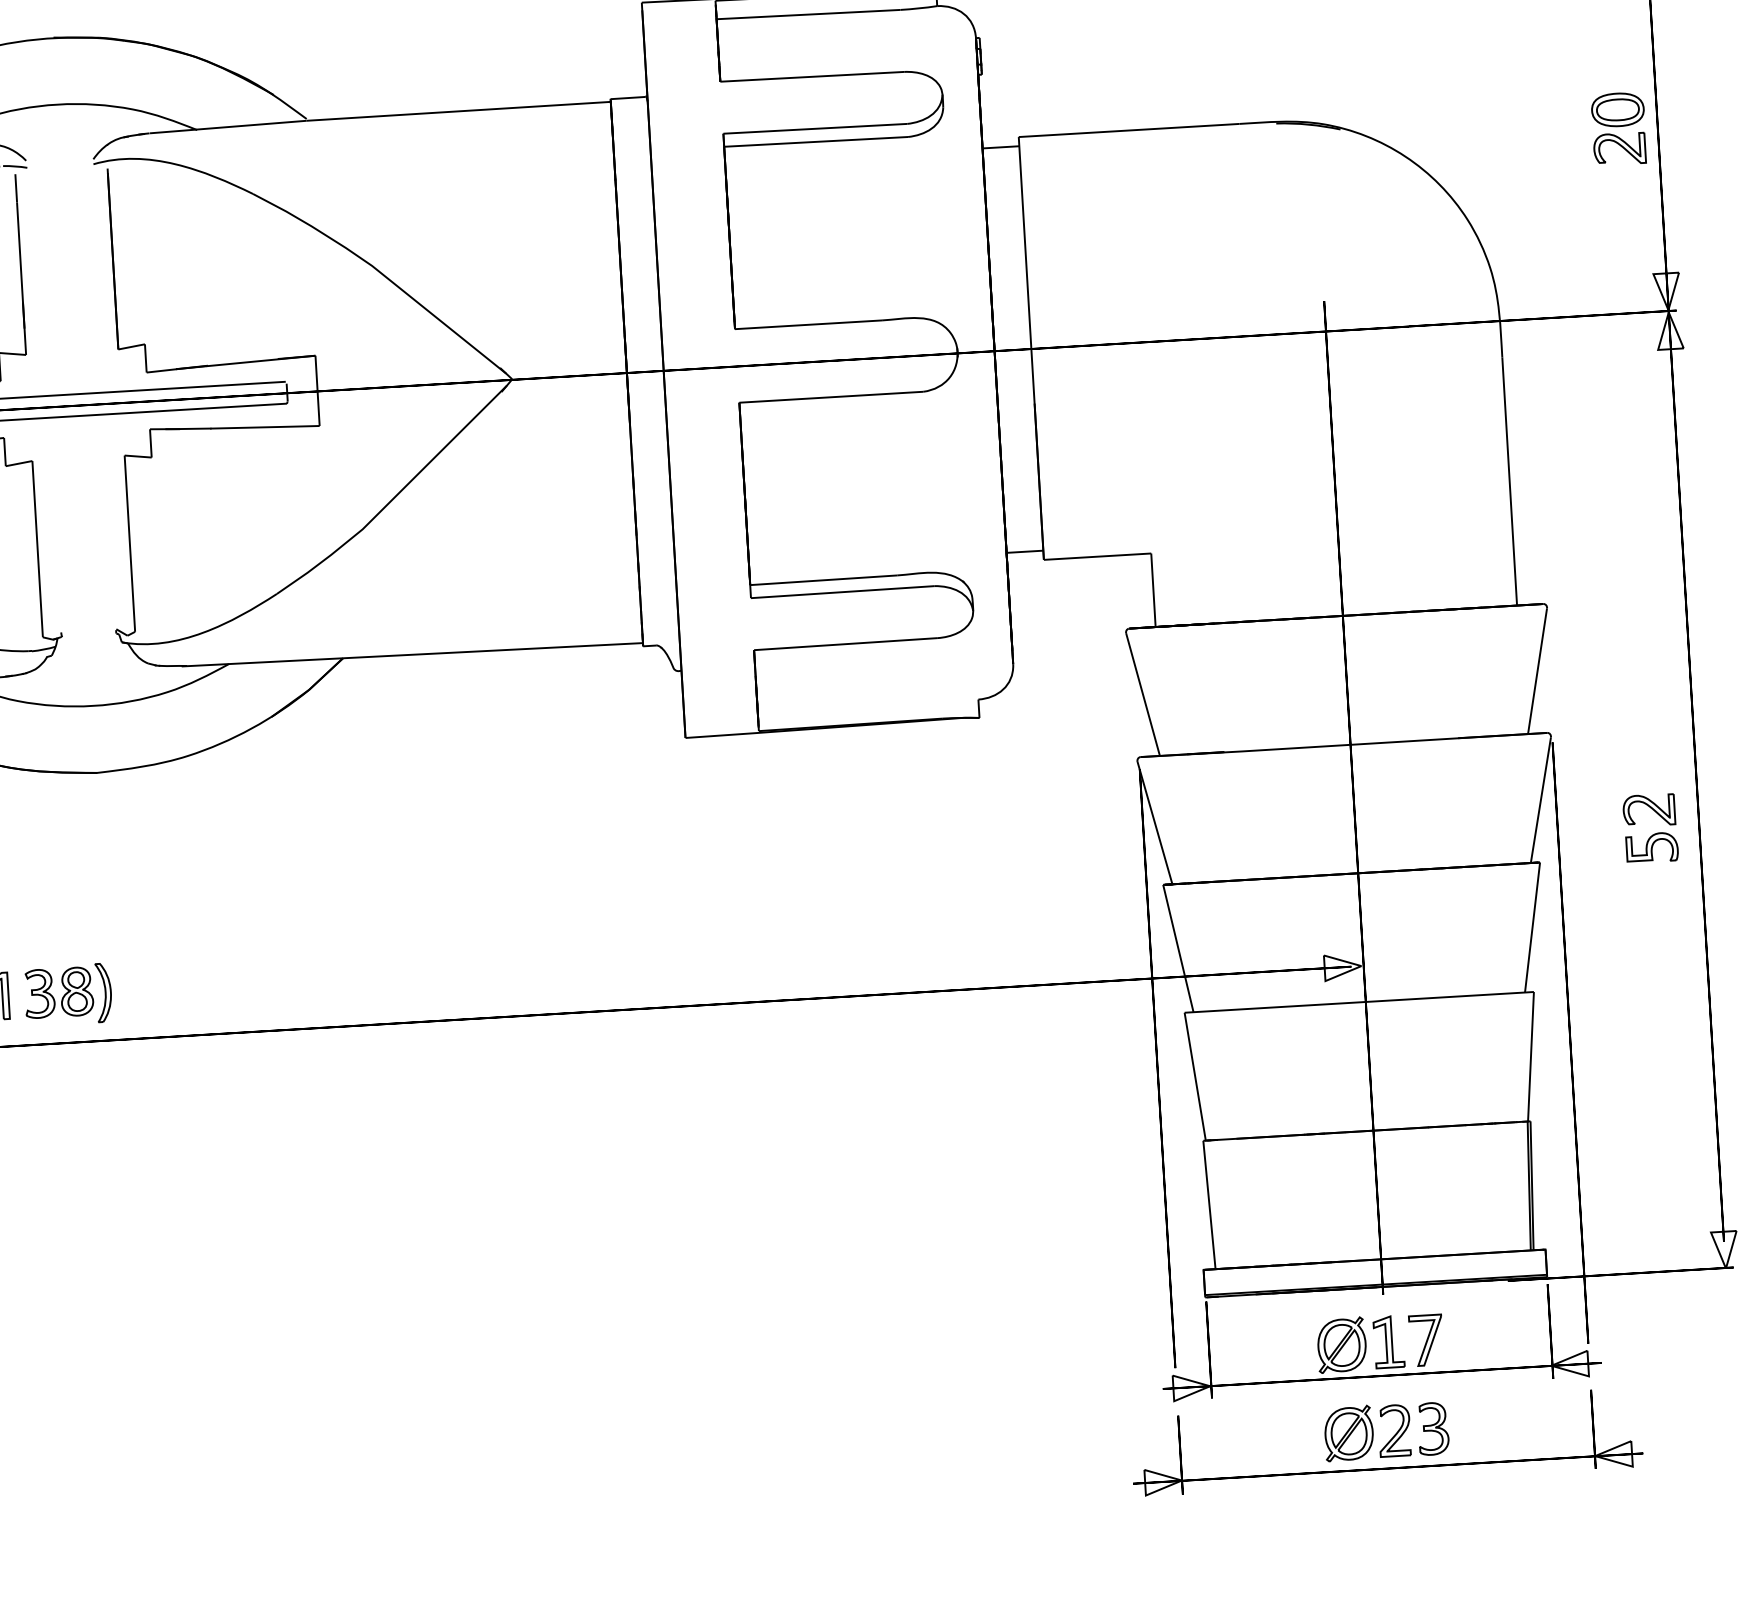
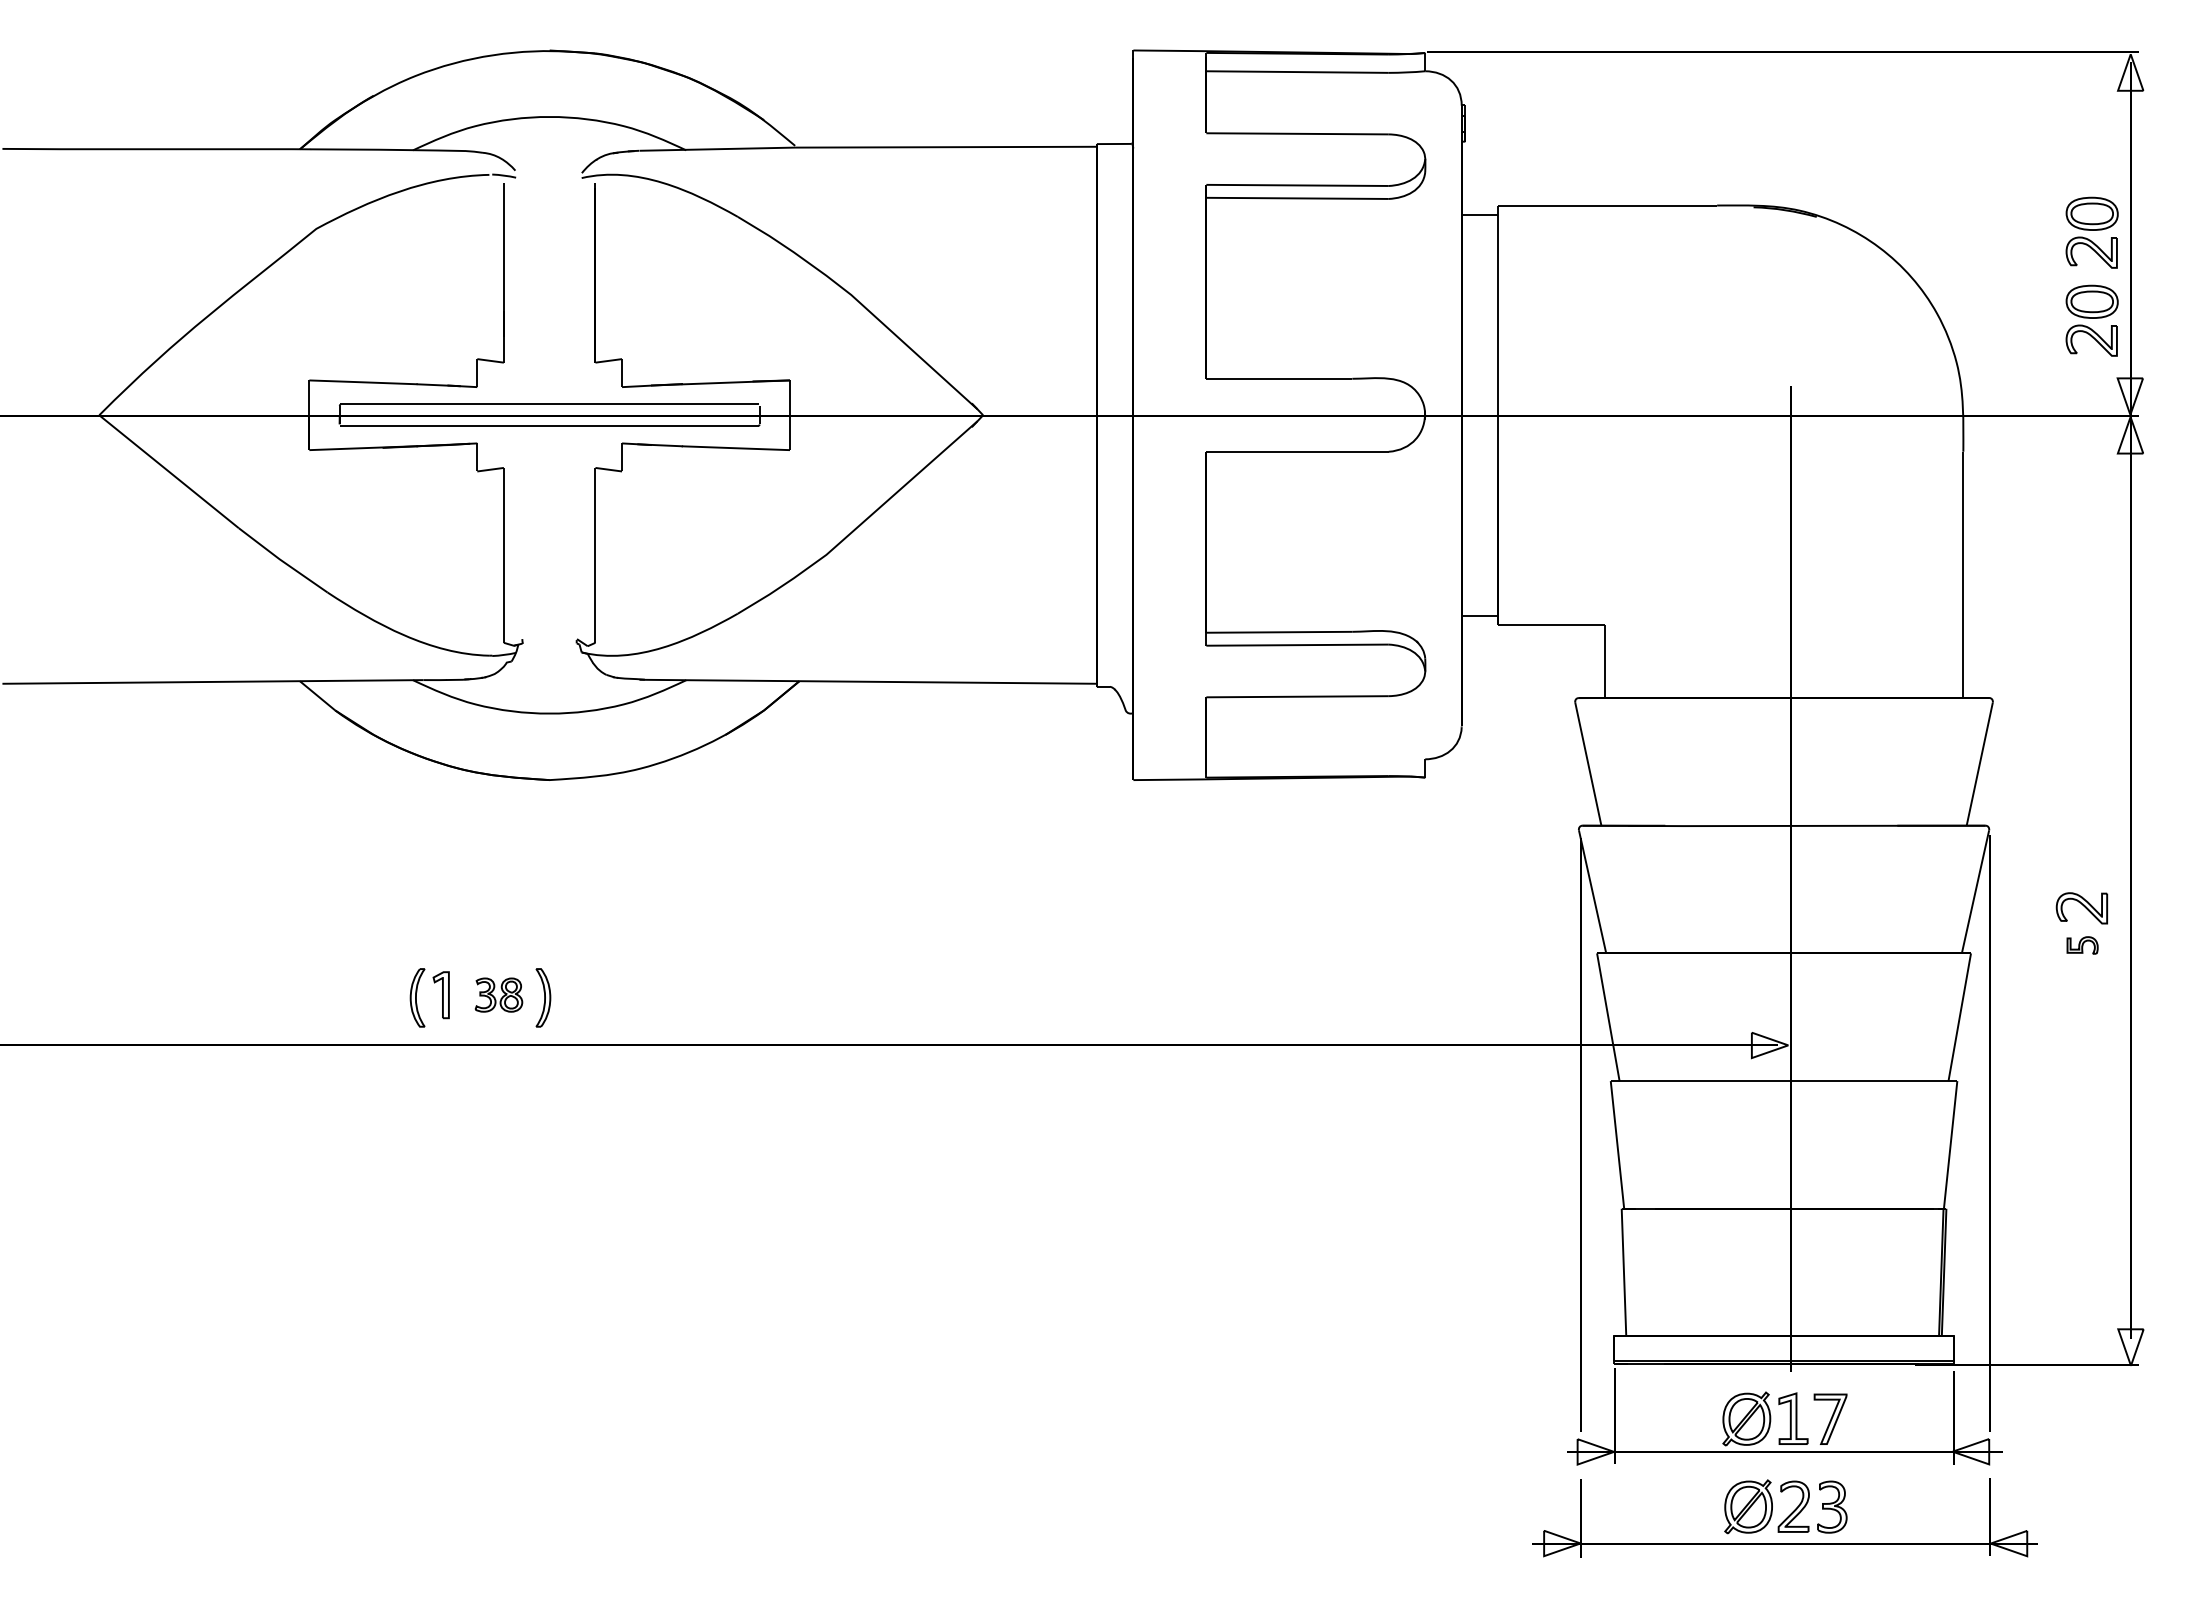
part: (1623, 217) -> (2091, 320), added
part: (1651, 847) -> (2082, 945), size x0.6
part: (58, 992) -> (498, 994), size x0.7

